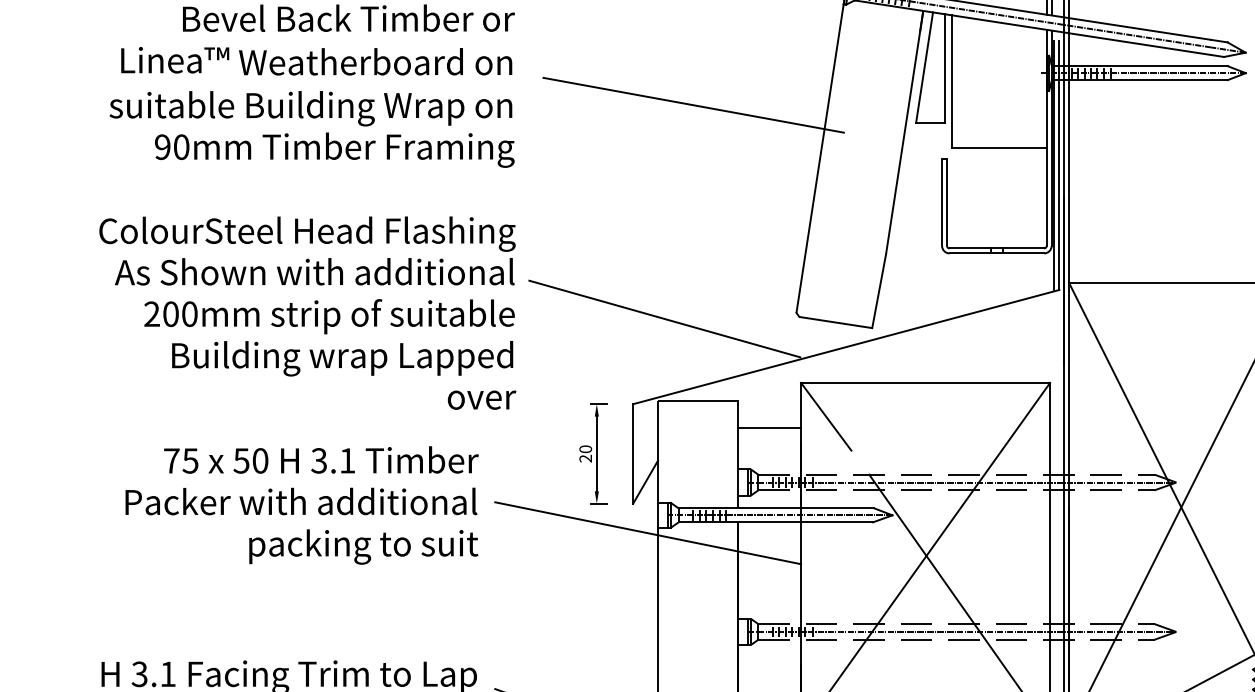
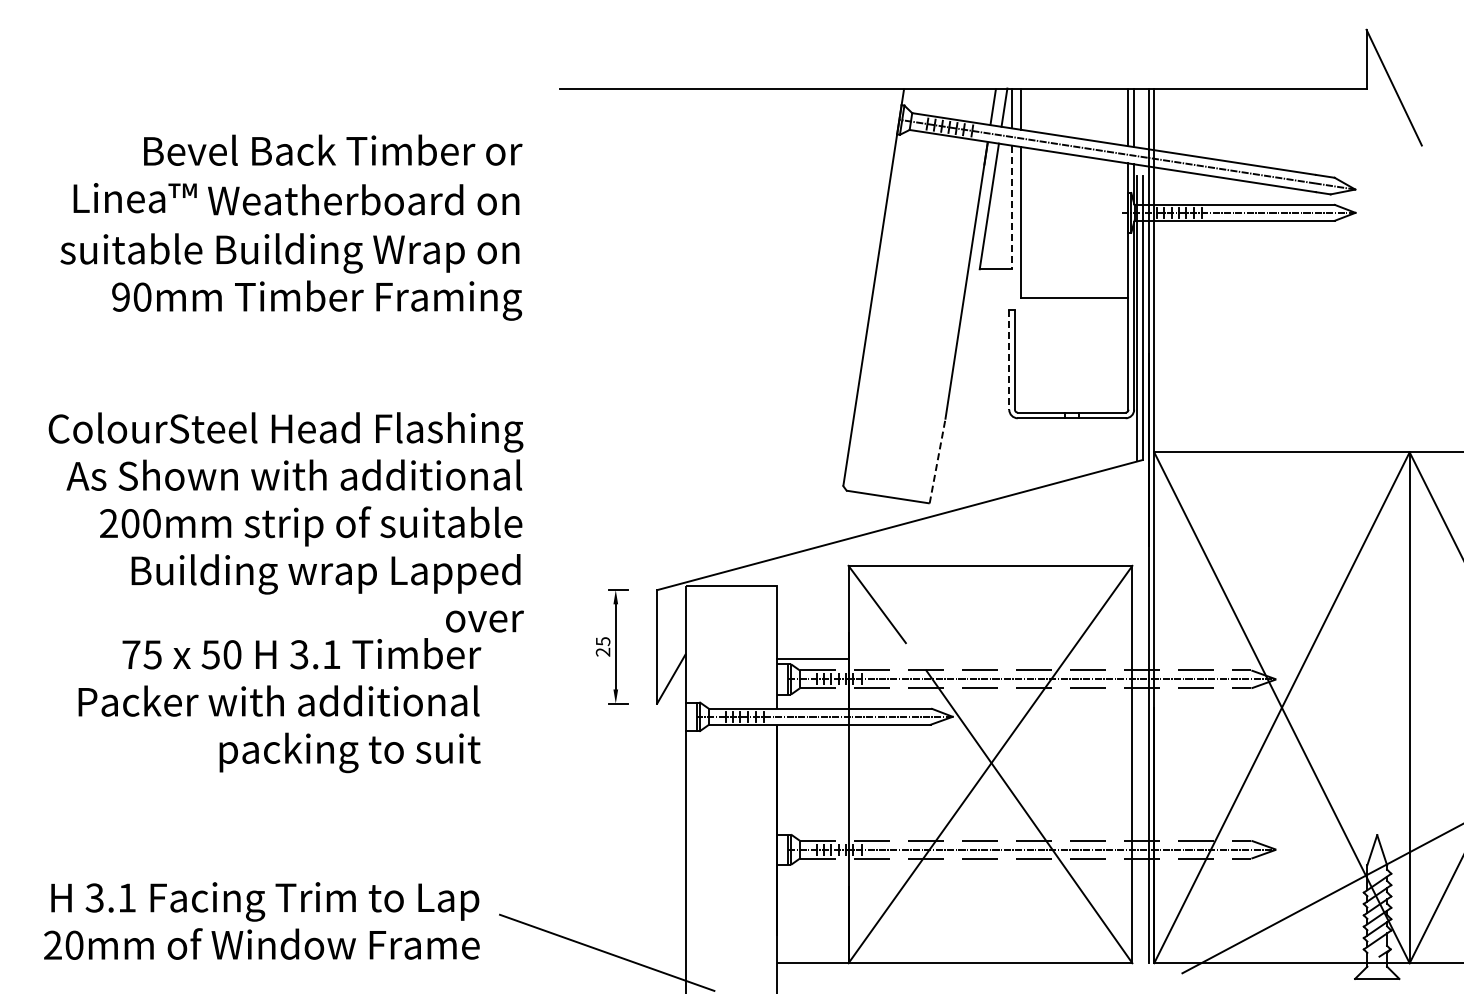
line: (944, 68) -> (1012, 207), solid -> dashed
line: (693, 105) -> (726, 249), removed
line: (942, 202) -> (1009, 360), solid -> dashed
line: (879, 291) -> (937, 461), solid -> dashed
text: (307, 313) -> (285, 522), moved
line: (664, 318) -> (692, 492), removed
line: (769, 428) -> (812, 658), moved
text: (585, 449) -> (602, 641), 20 -> 25
line: (648, 532) -> (674, 736), removed

